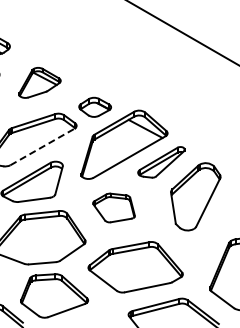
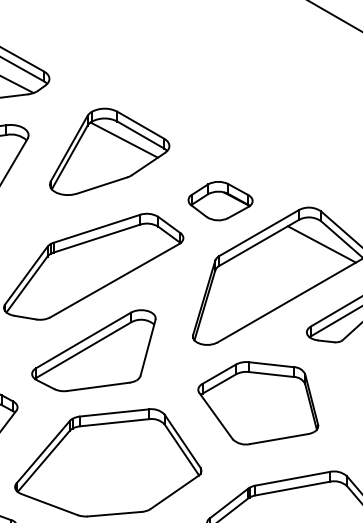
part: (39, 82) -> (108, 151), size x1.43
line: (42, 147) -> (114, 281), dashed -> solid
part: (113, 207) -> (257, 402), size x1.43

